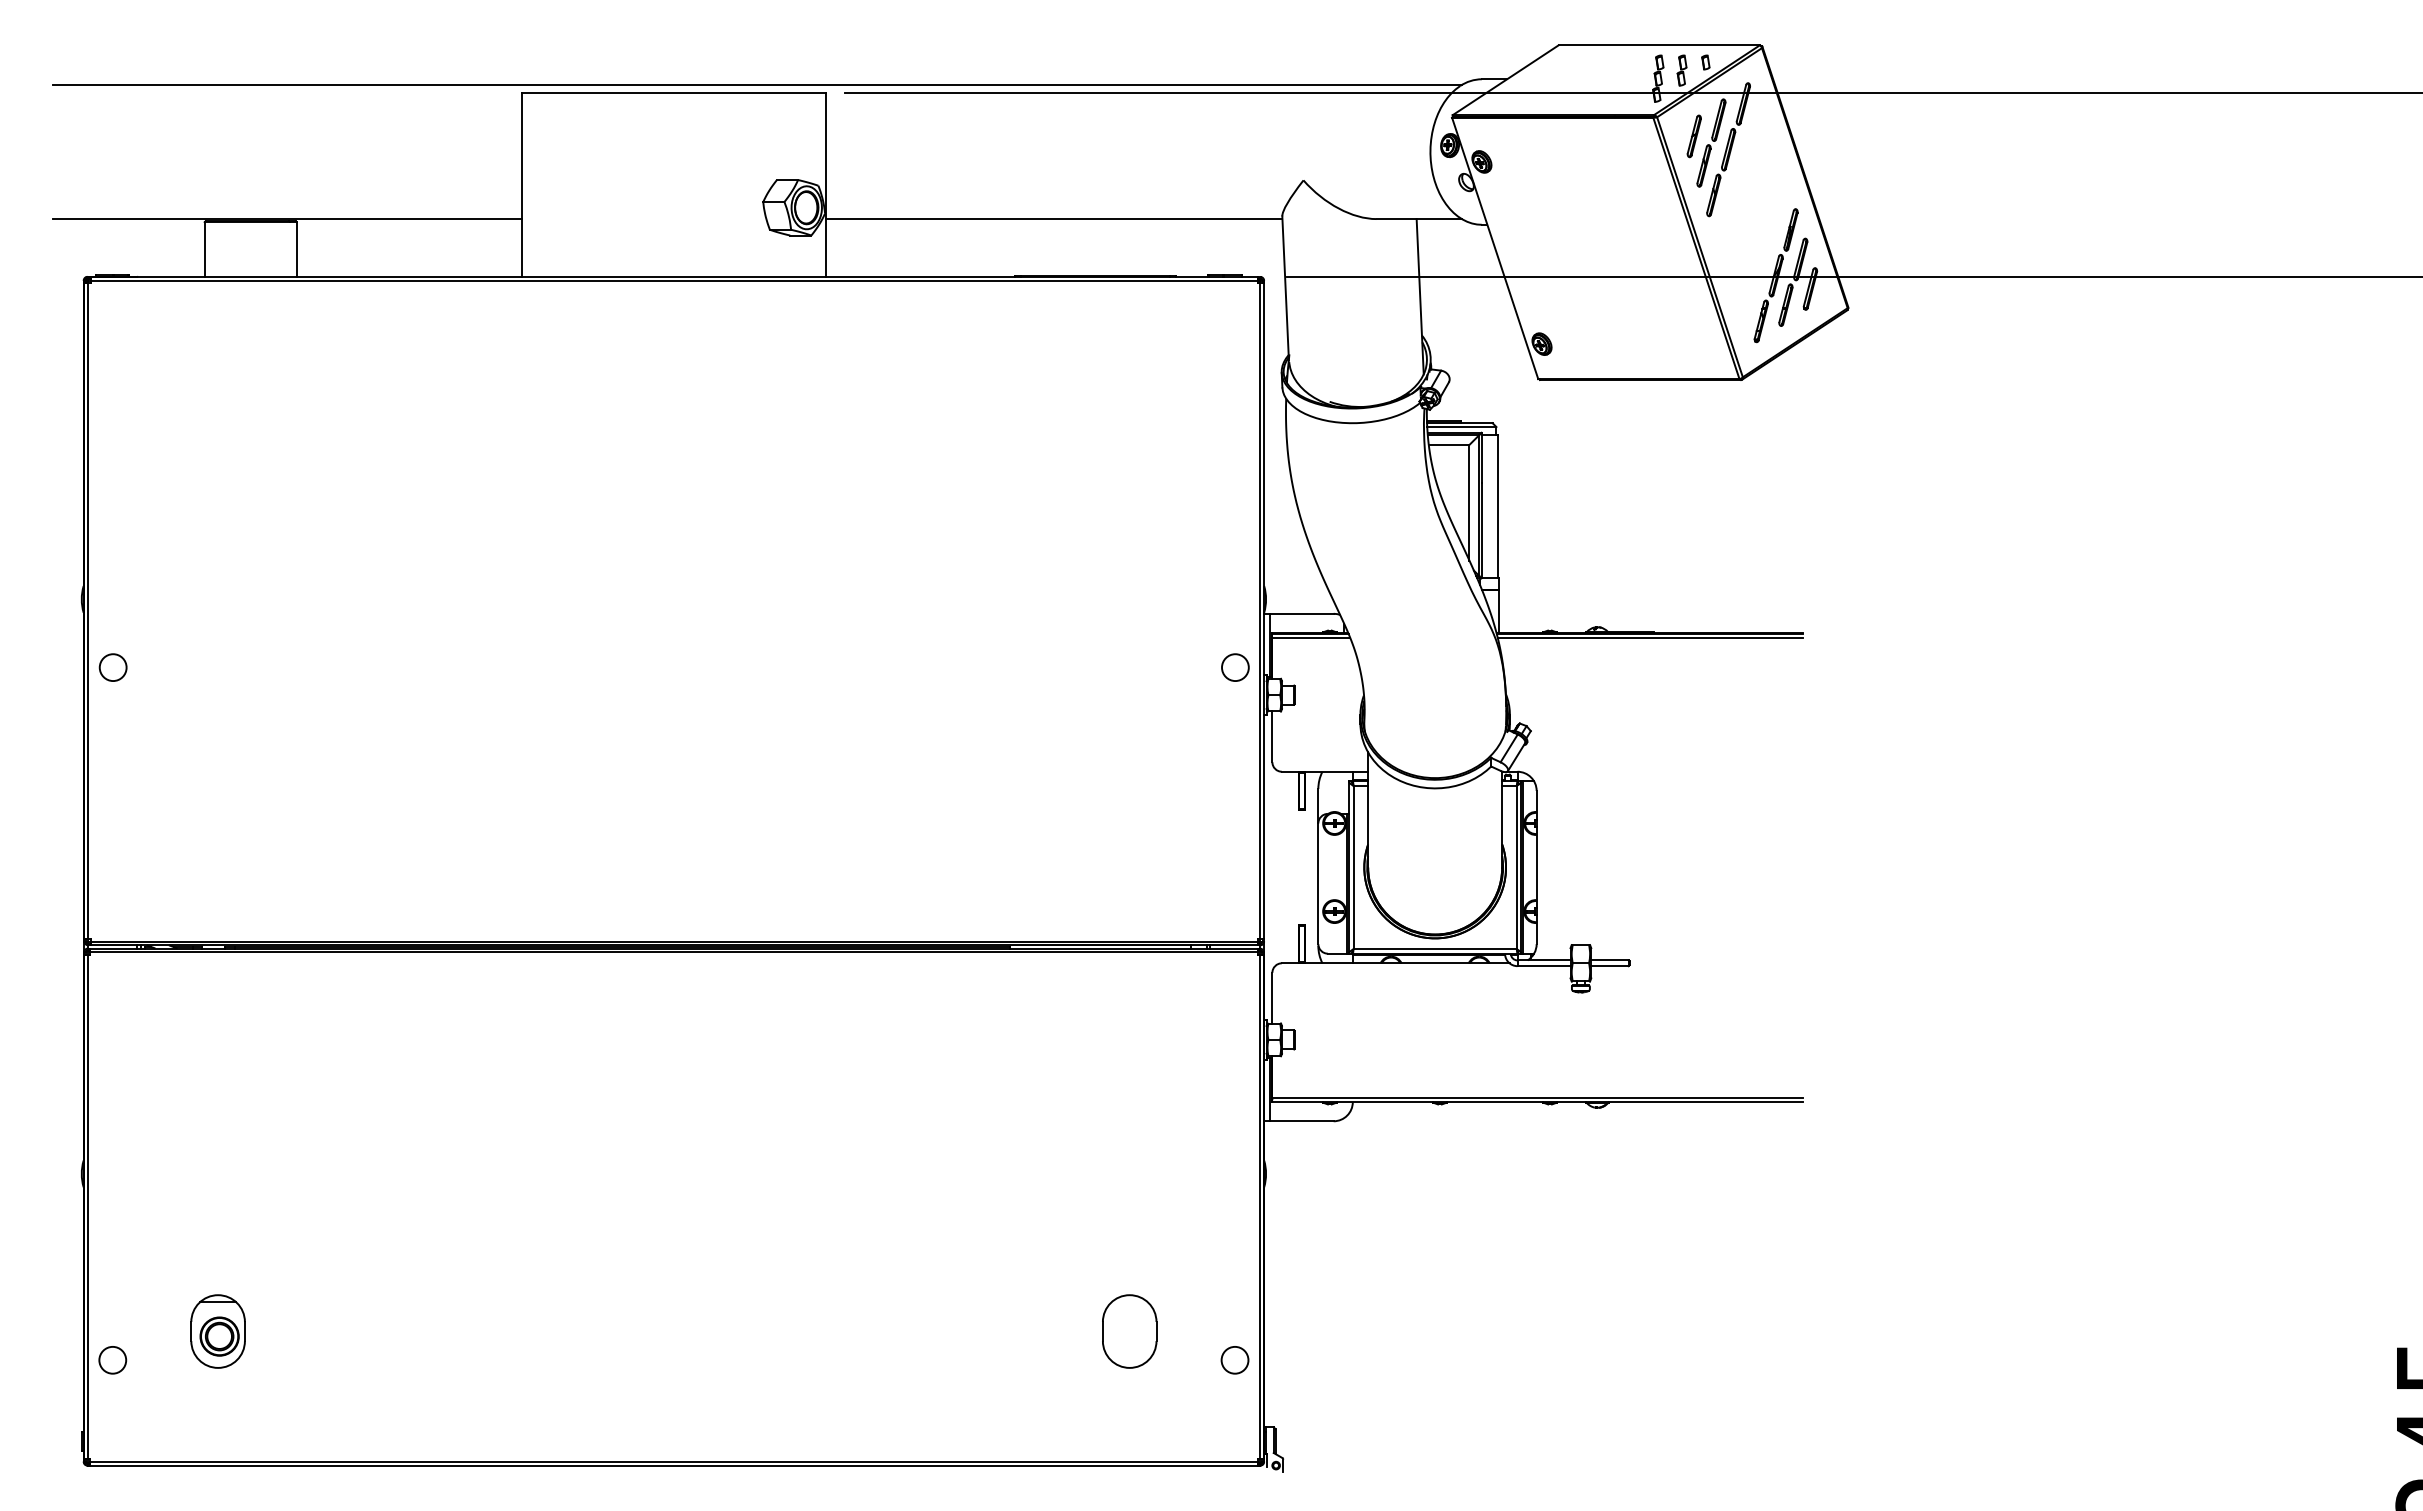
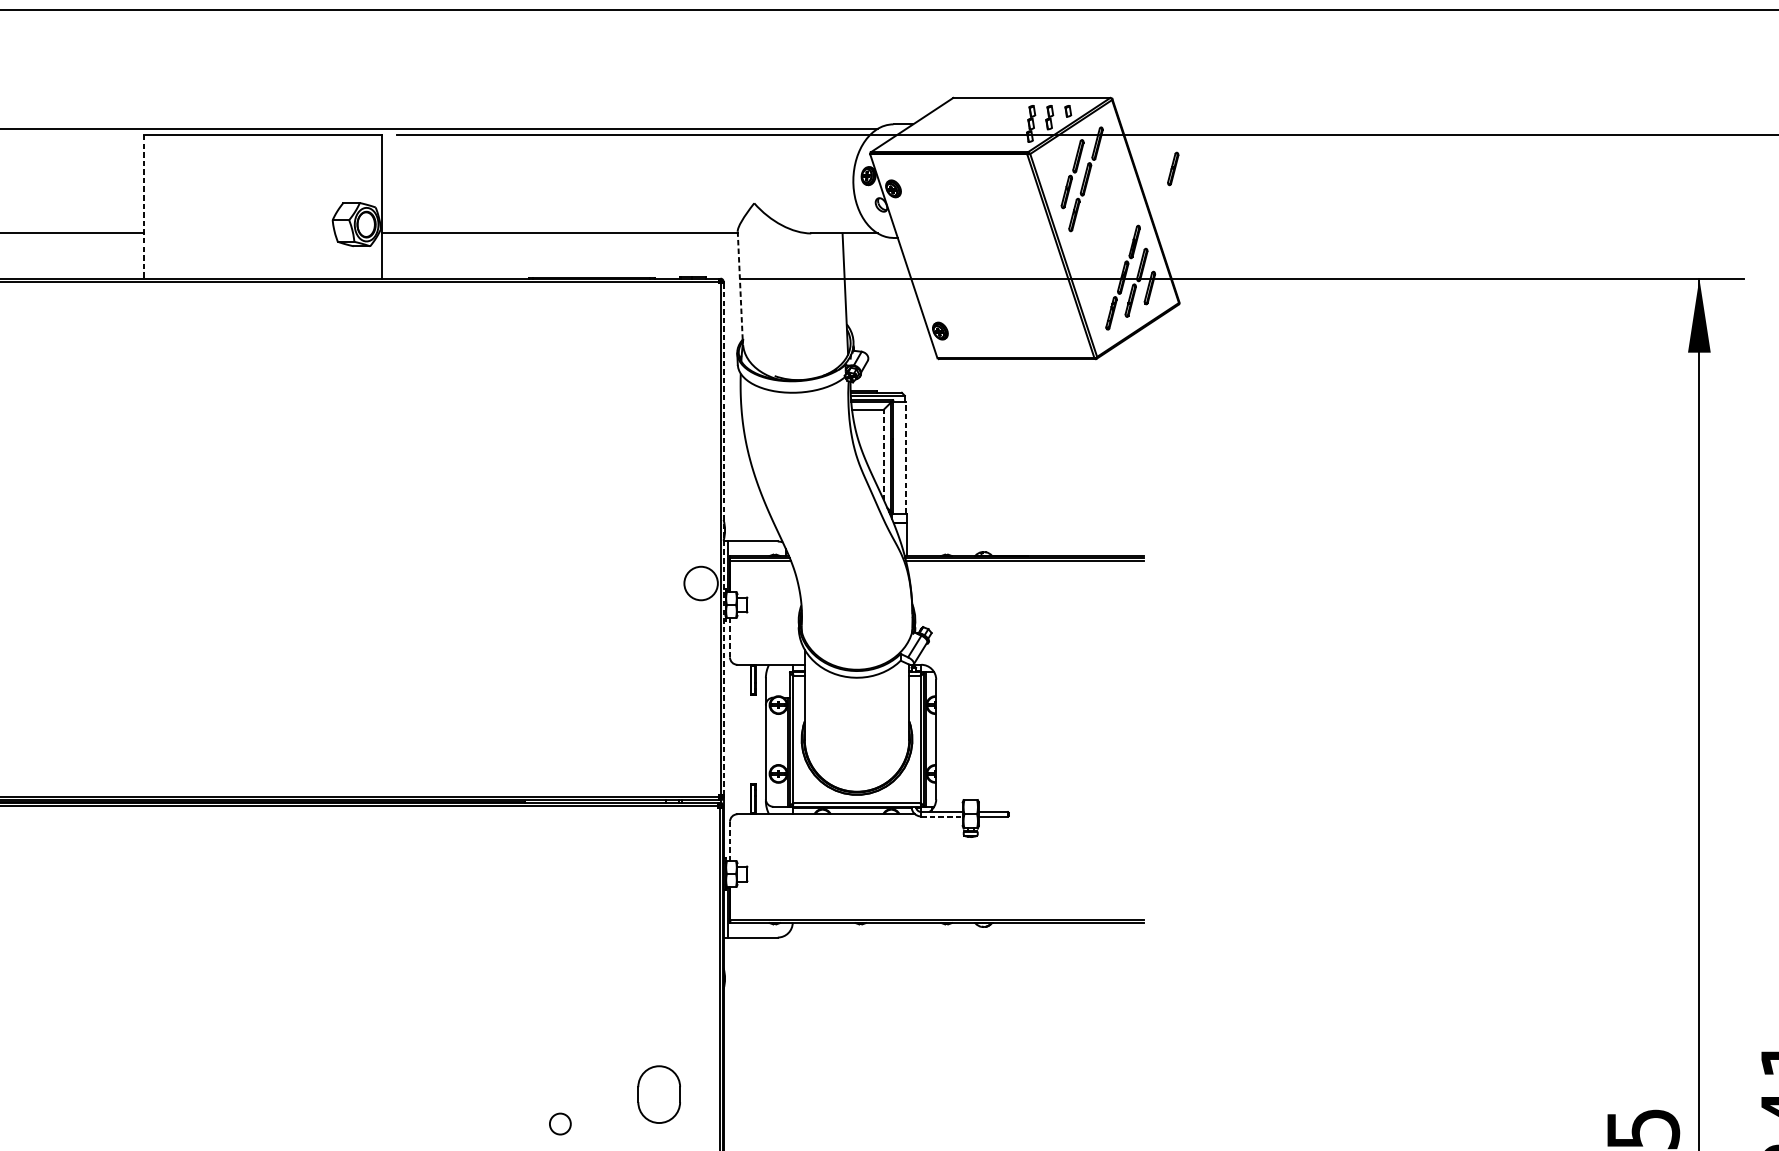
part: (1693, 136) -> (1172, 169), moved
line: (521, 185) -> (144, 207), solid -> dashed
line: (1285, 288) -> (740, 287), solid -> dashed
line: (1469, 502) -> (883, 454), solid -> dashed
line: (1497, 506) -> (905, 457), solid -> dashed
line: (1264, 611) -> (723, 539), solid -> dashed
circle: (1235, 667) -> (701, 583), size x1.6
line: (1272, 736) -> (730, 637), solid -> dashed
line: (1544, 966) -> (942, 816), solid -> dashed
line: (1272, 997) -> (730, 840), solid -> dashed
part: (1129, 1331) -> (659, 1094), moved
circle: (1234, 1360) -> (559, 1124), moved

